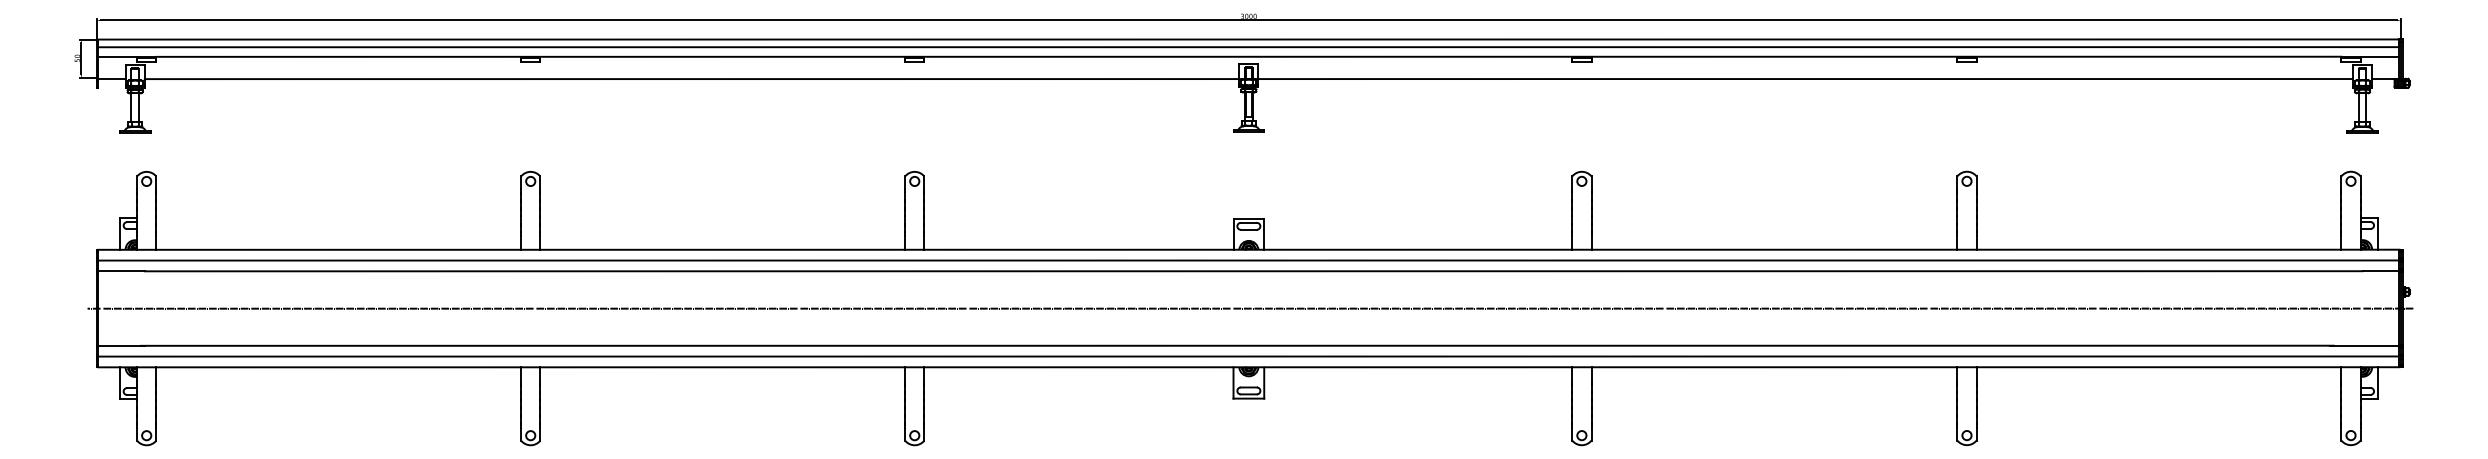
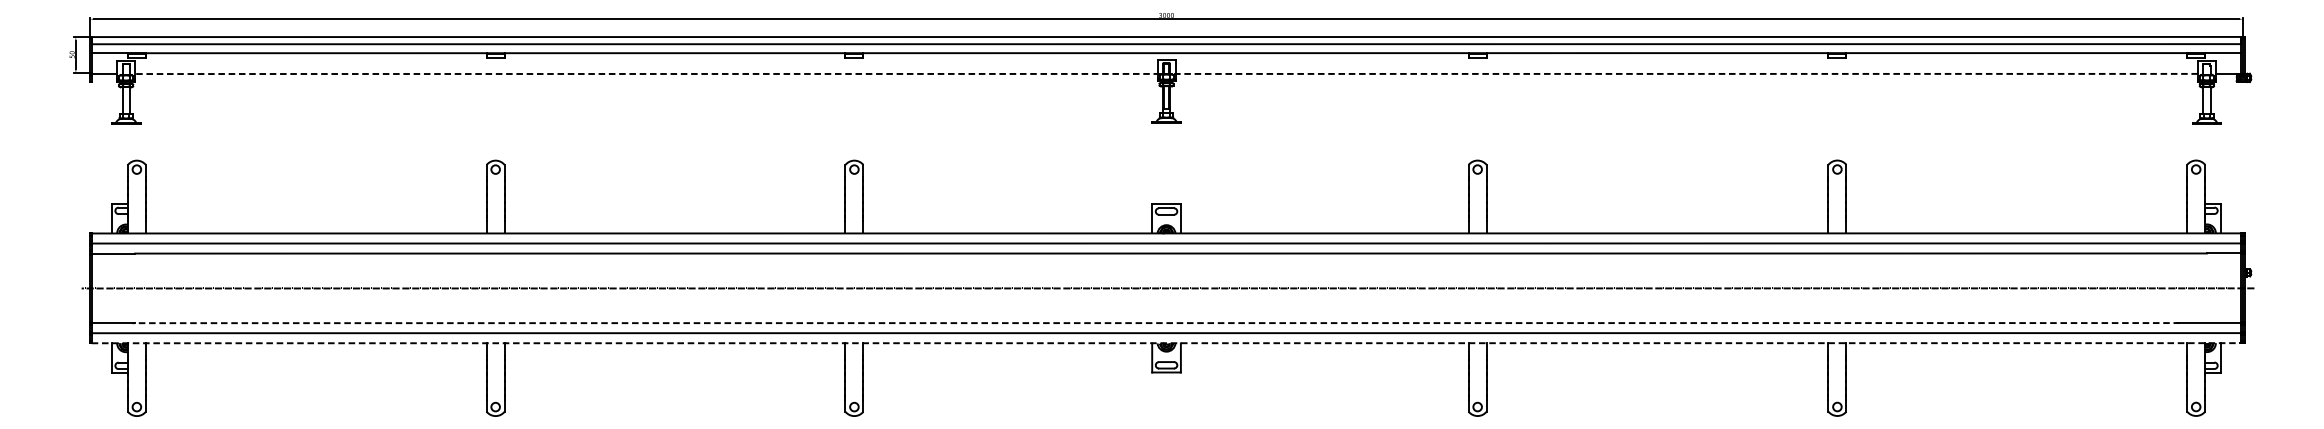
line: (1248, 79) -> (1166, 74), solid -> dashed
line: (1236, 345) -> (1154, 322), solid -> dashed
line: (1248, 367) -> (1166, 343), solid -> dashed

